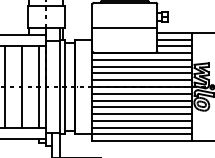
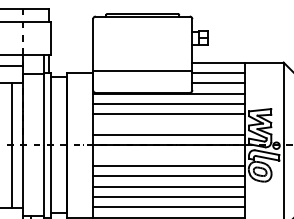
line: (124, 27) -> (142, 71), moved
line: (141, 73) -> (168, 124), removed
line: (141, 93) -> (168, 155), removed

